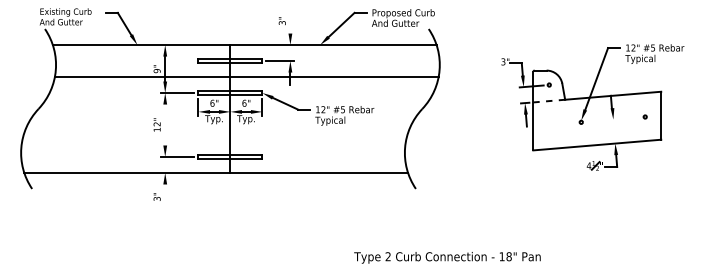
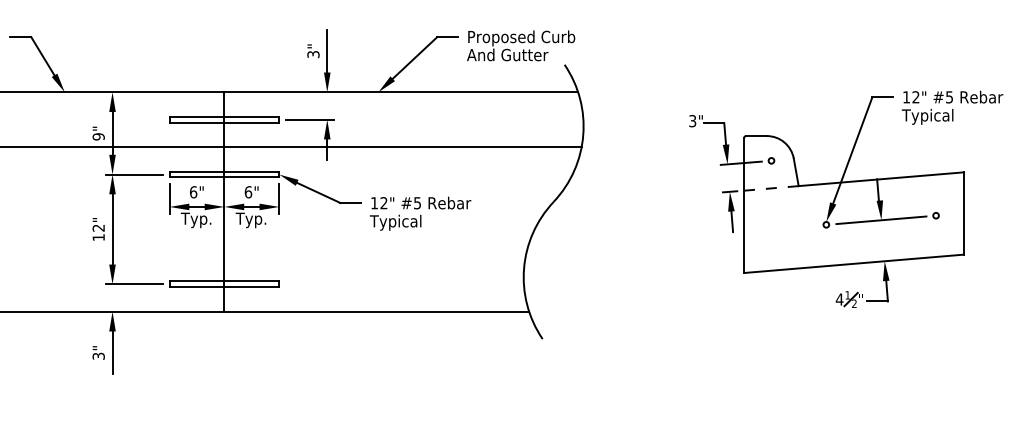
line: (290, 20) -> (327, 50), added
line: (613, 119) -> (881, 219), added
line: (165, 124) -> (112, 228), added
line: (165, 196) -> (112, 352), added

